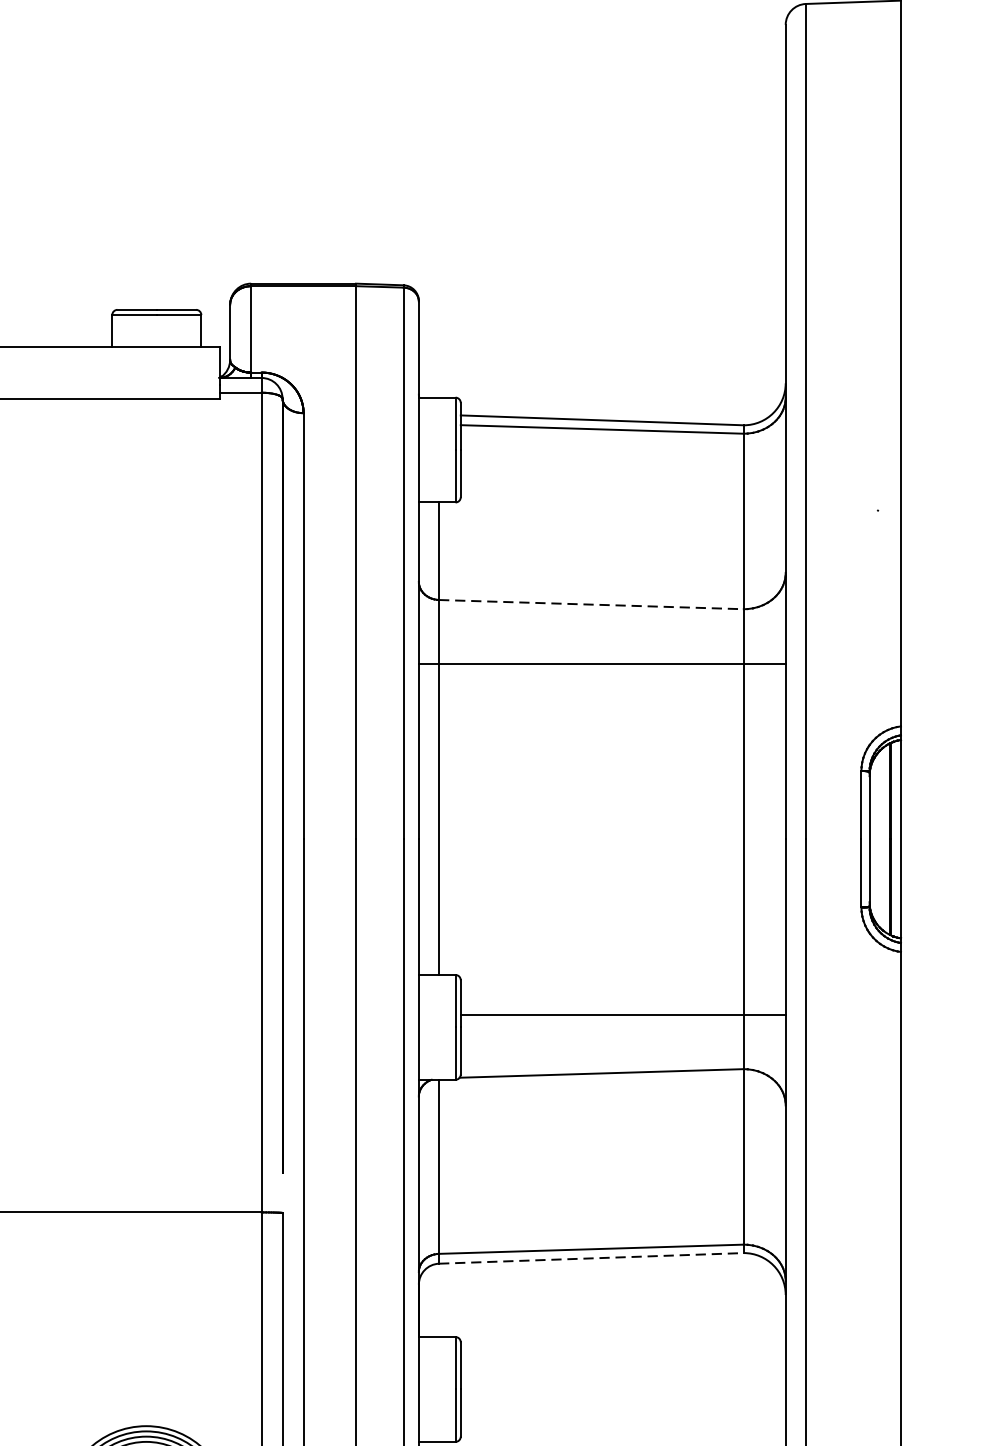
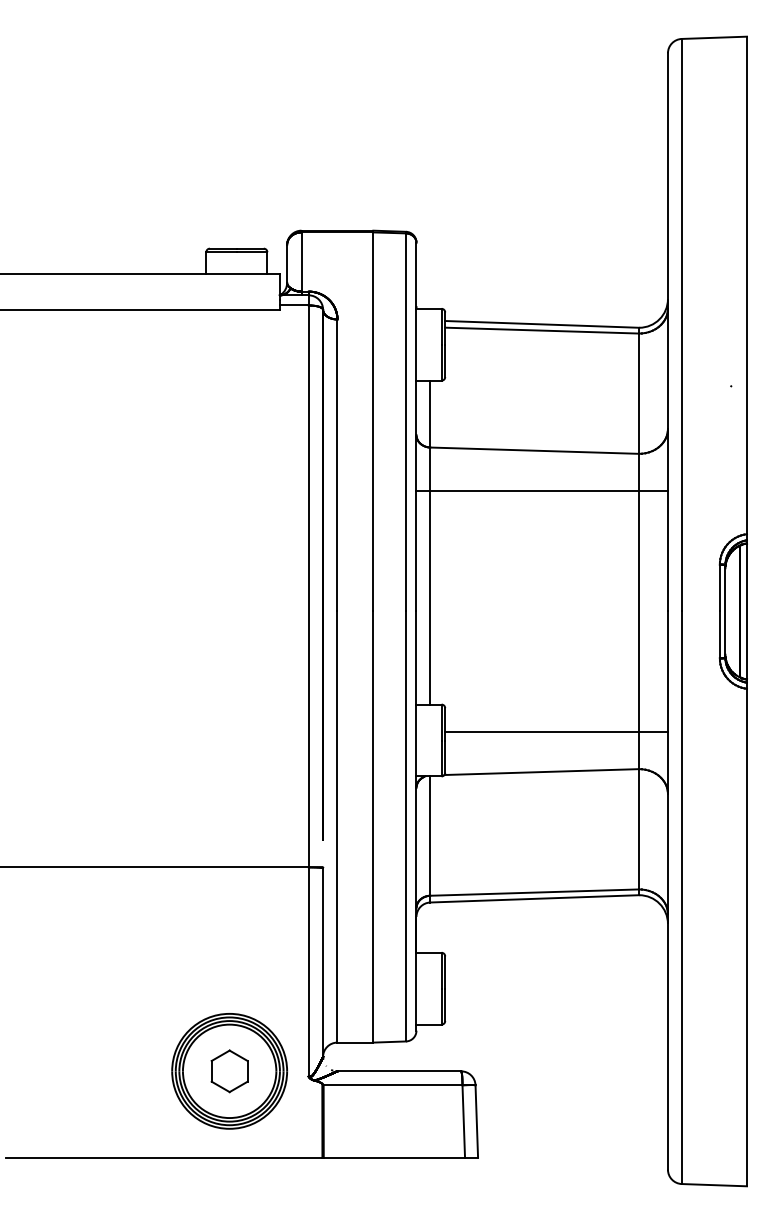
line: (592, 604) -> (535, 450), dashed -> solid
line: (592, 1257) -> (535, 898), dashed -> solid

